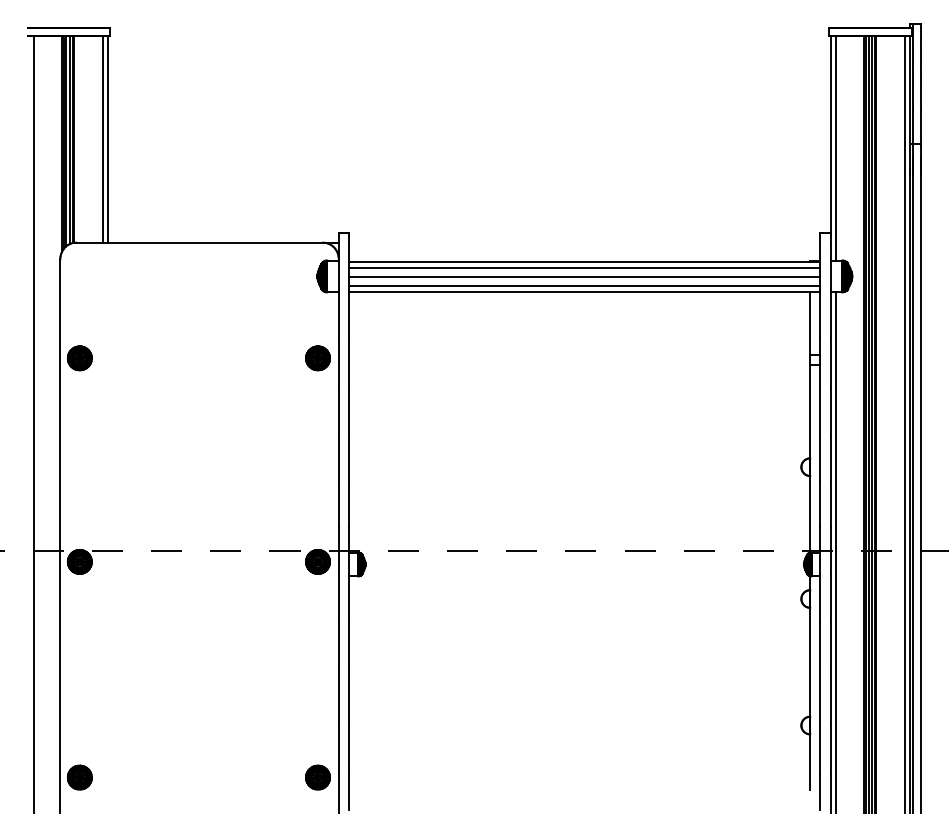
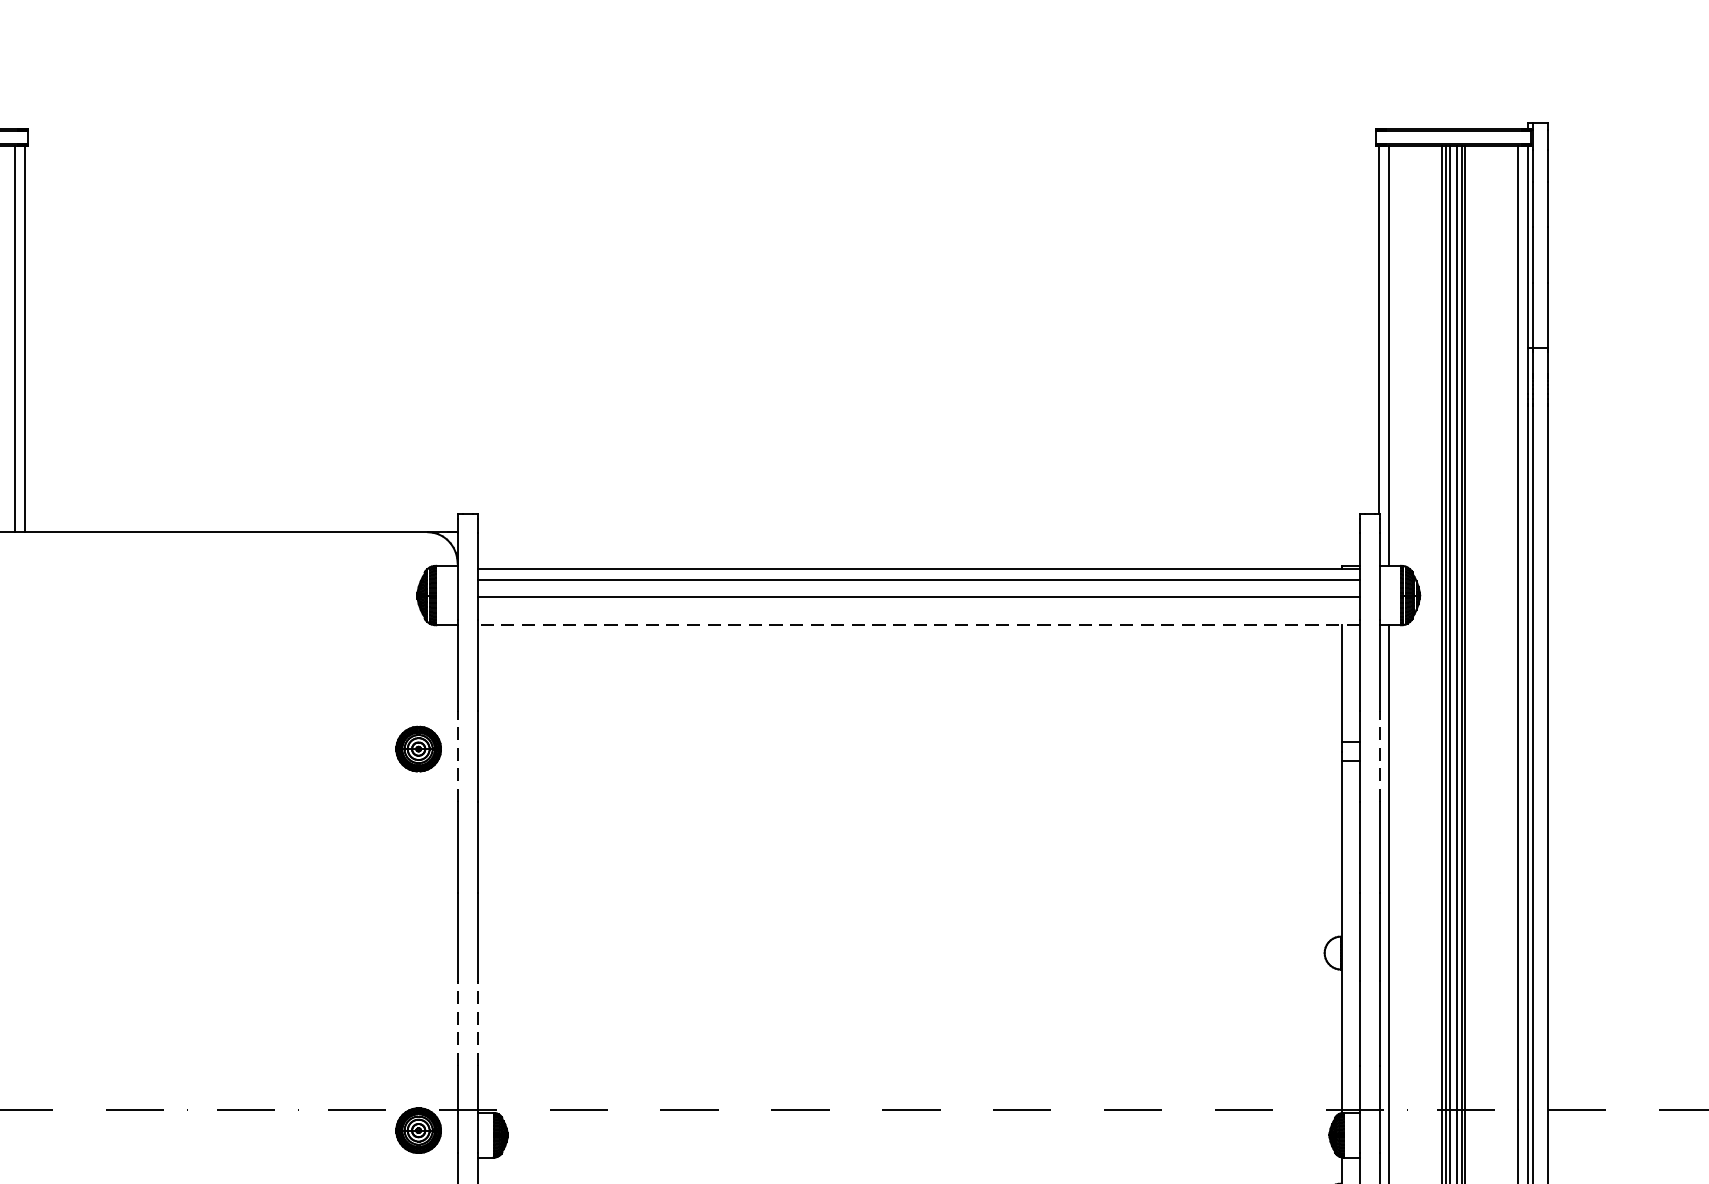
line: (584, 285) -> (918, 612), removed
line: (584, 292) -> (918, 625), solid -> dashed
line: (338, 361) -> (457, 754), solid -> dashed
line: (830, 361) -> (1379, 754), solid -> dashed
line: (338, 504) -> (457, 1022), solid -> dashed
line: (349, 504) -> (477, 1022), solid -> dashed

